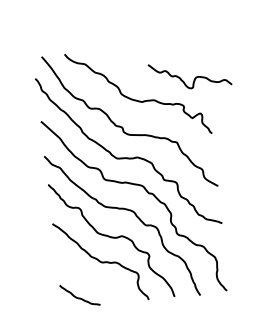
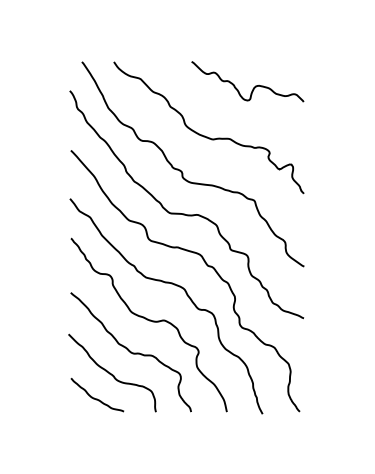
curve: (194, 78) -> (253, 87), moved
curve: (88, 278) -> (111, 373), added

